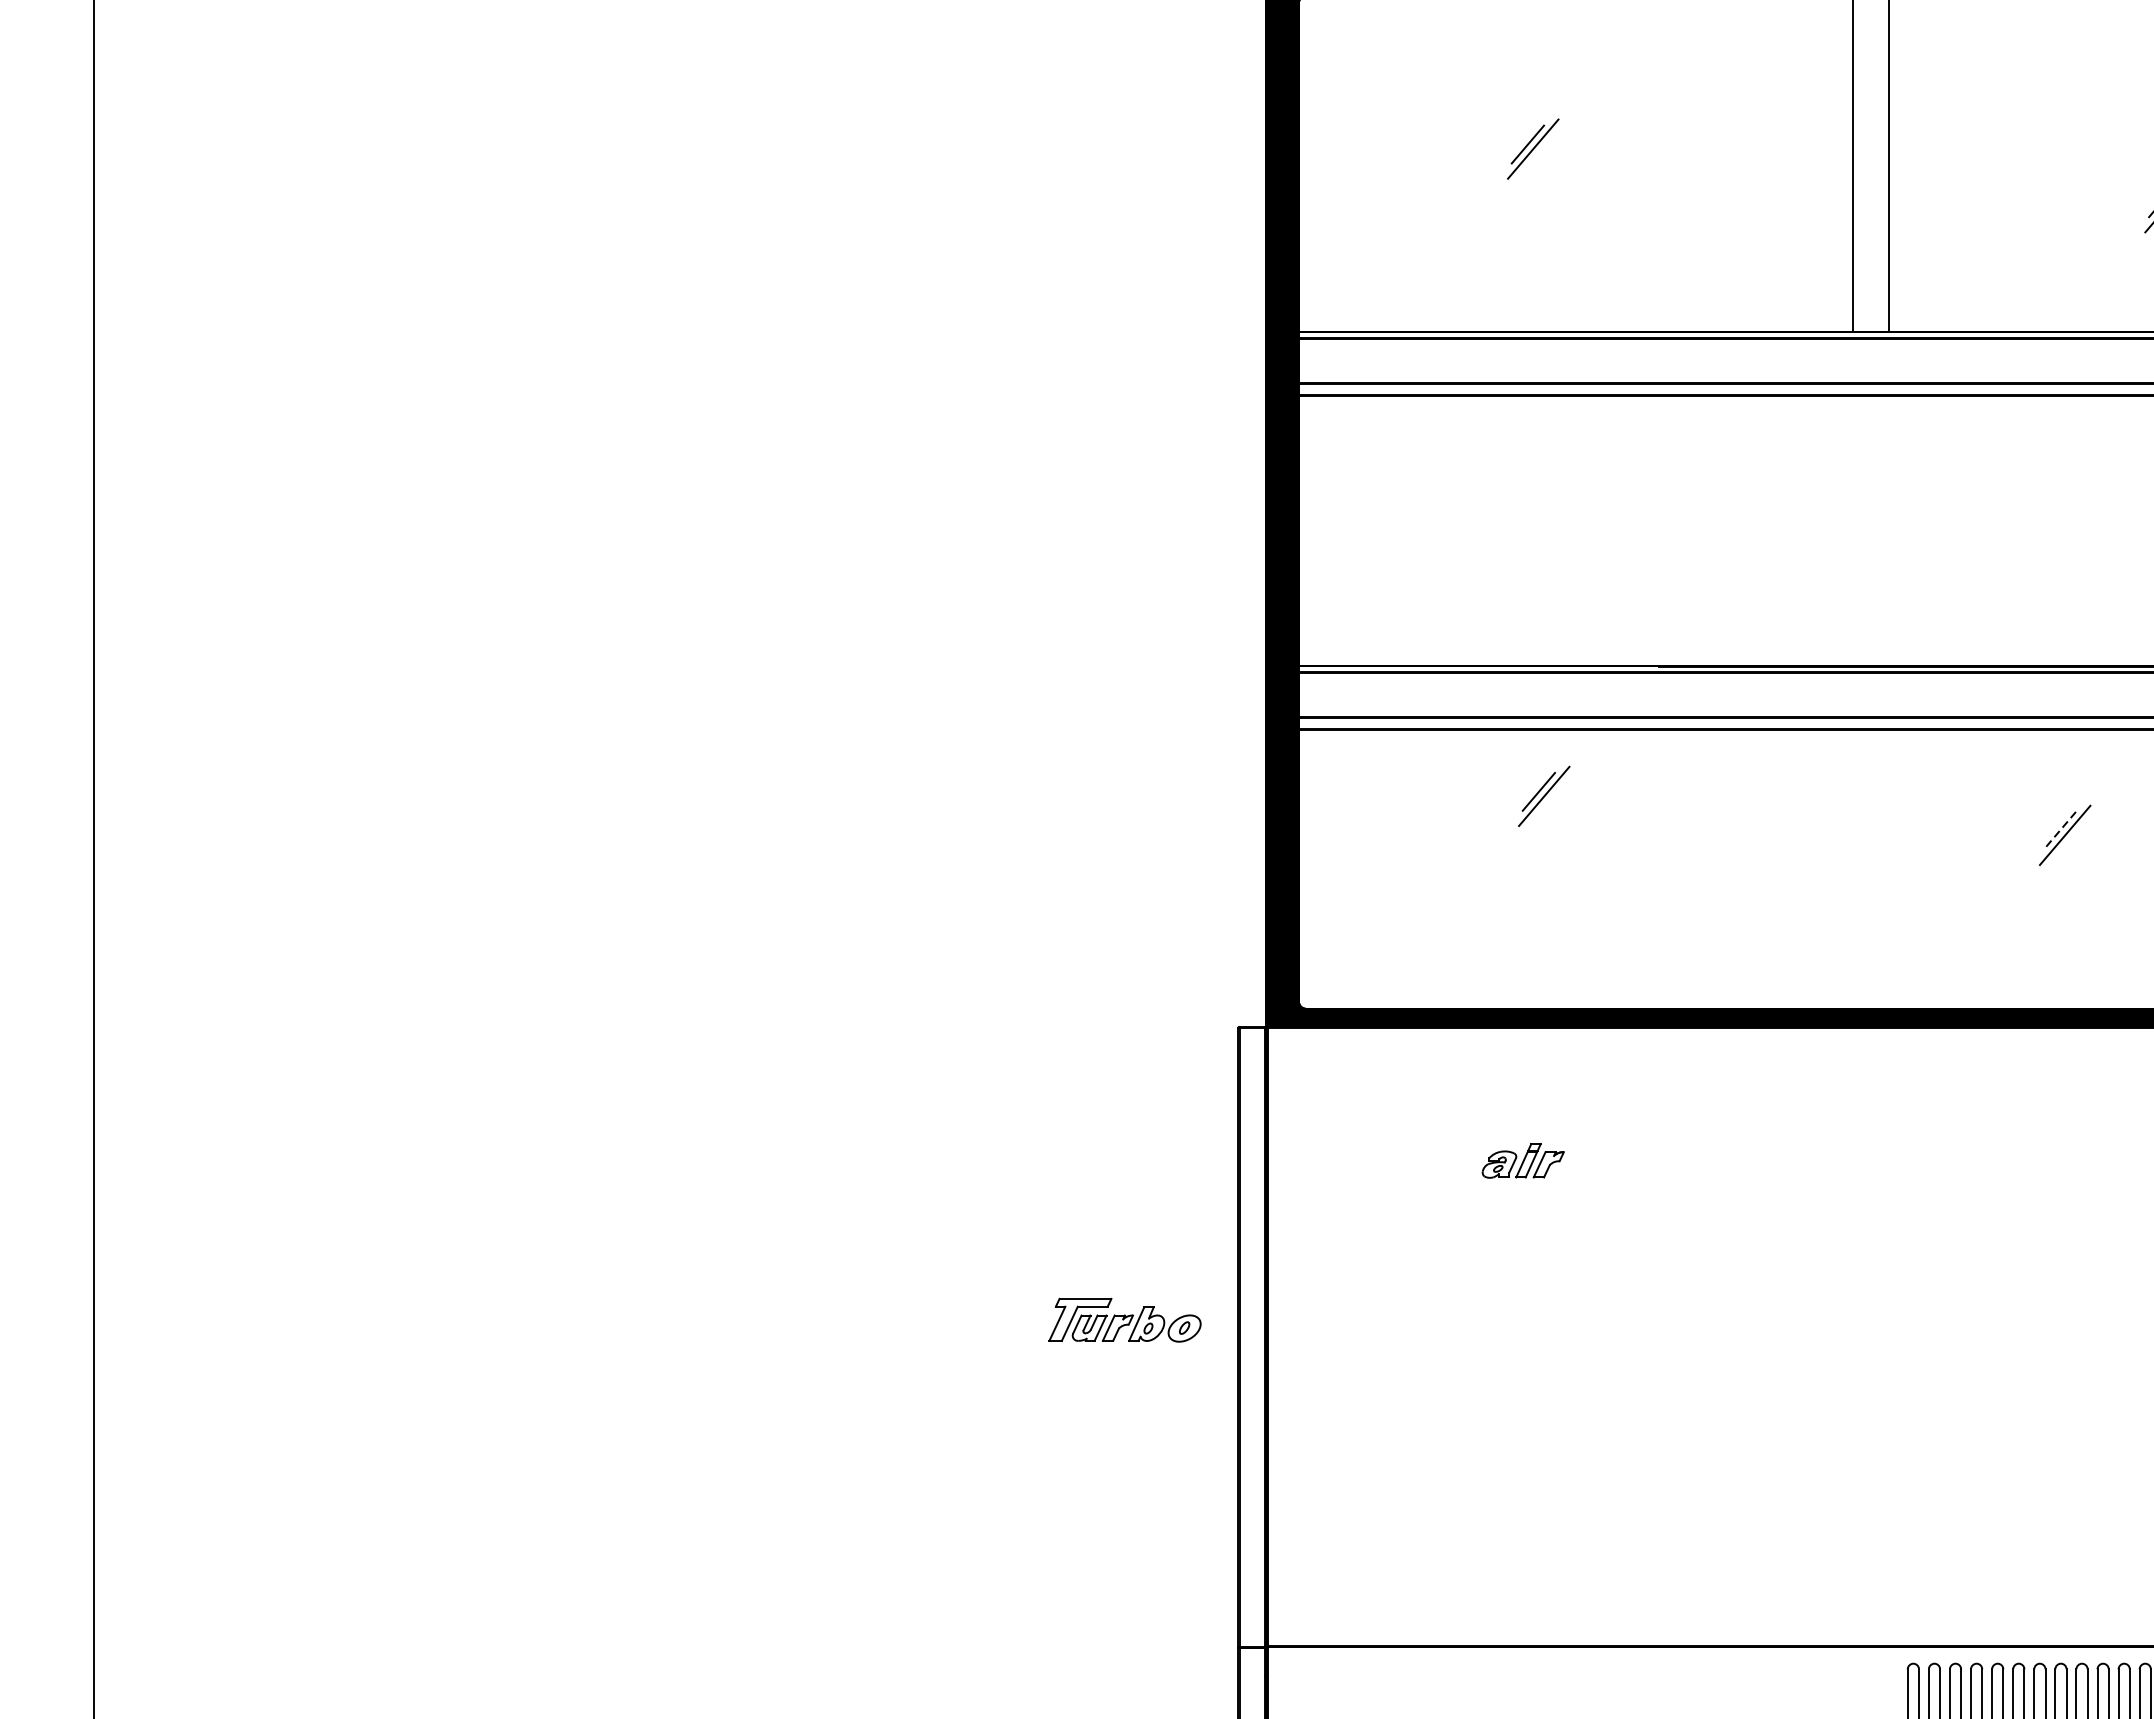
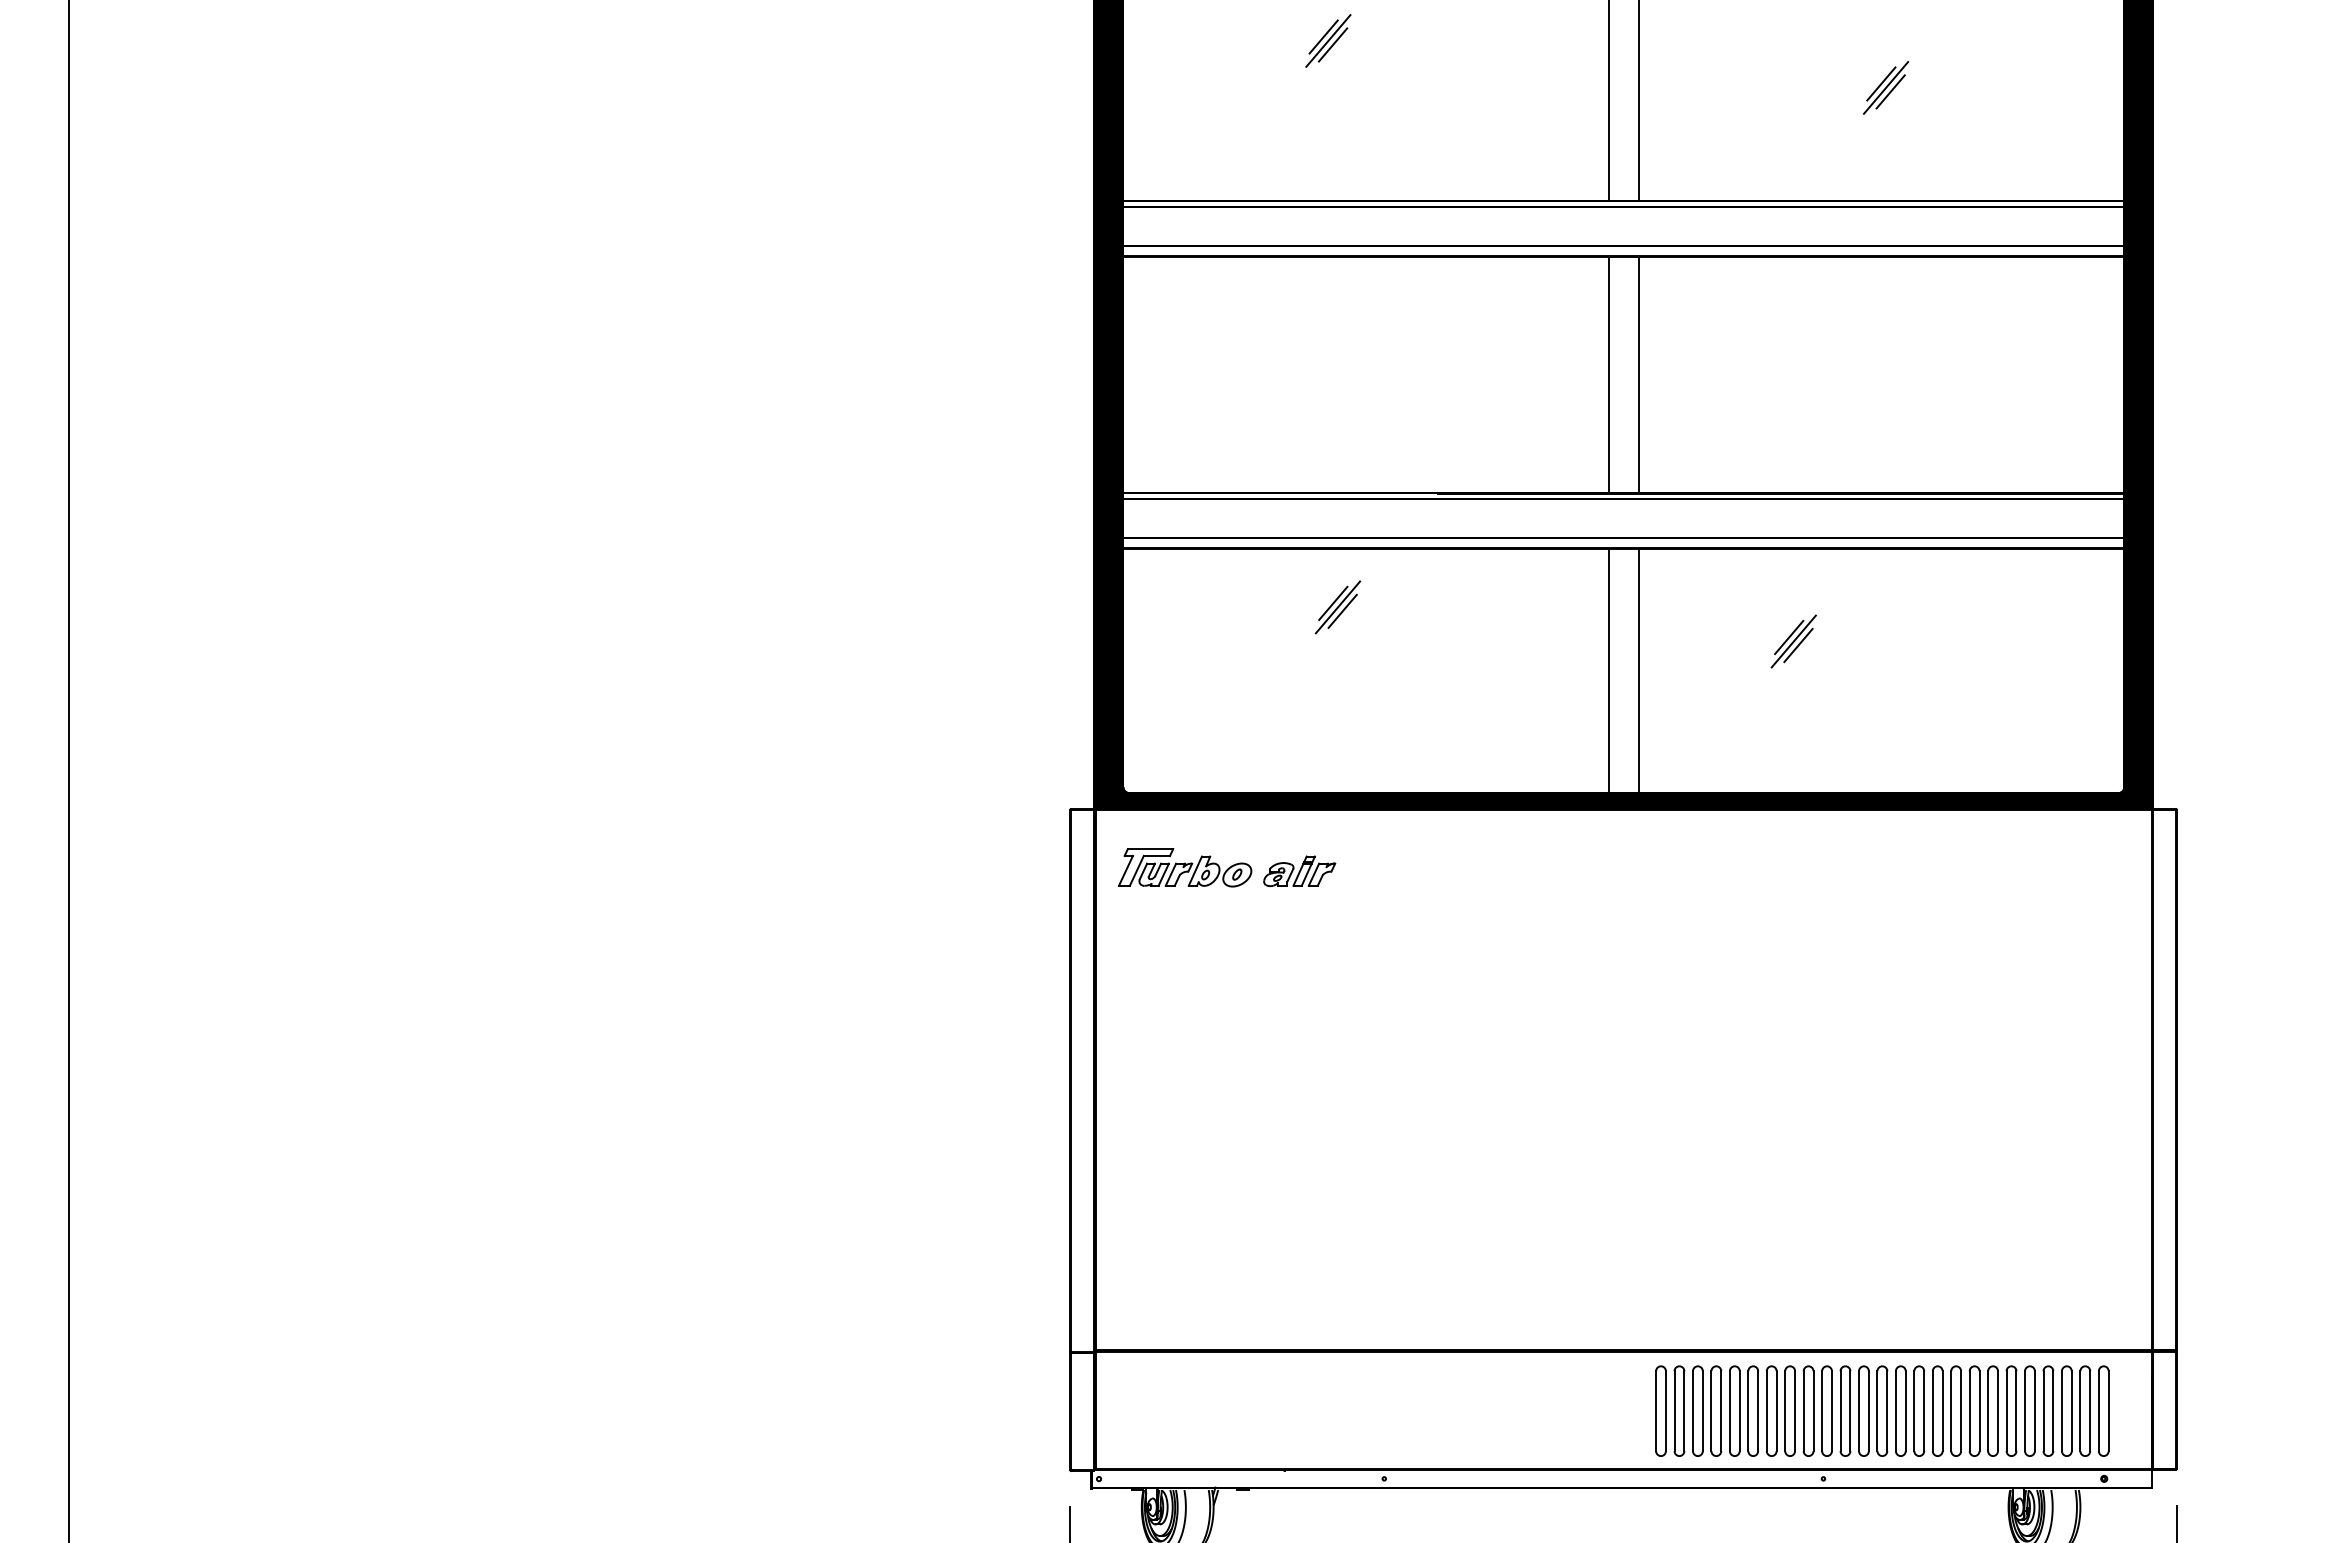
line: (1537, 153) -> (1332, 44), added
line: (1853, 531) -> (1608, 375), added
line: (1888, 531) -> (1639, 375), added
line: (1549, 799) -> (1342, 610), added
line: (2060, 830) -> (1789, 637), dashed -> solid
line: (2070, 839) -> (1798, 645), added
line: (1853, 869) -> (1608, 671), added
line: (1888, 869) -> (1639, 671), added
part: (1523, 1161) -> (1299, 871), moved
part: (1125, 1319) -> (1185, 867), moved

